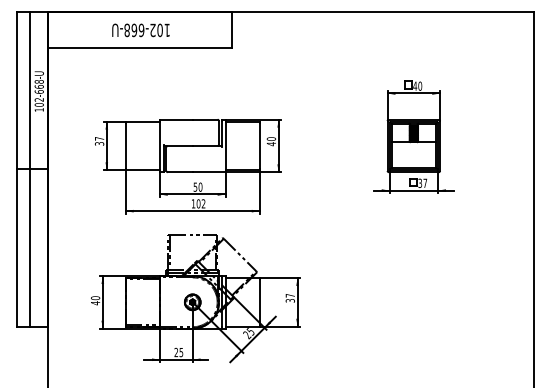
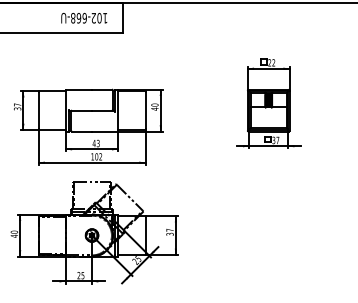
text: (140, 30) -> (83, 18), moved
text: (417, 85) -> (271, 62), 40 -> 22
text: (197, 186) -> (95, 142), 50 -> 43

